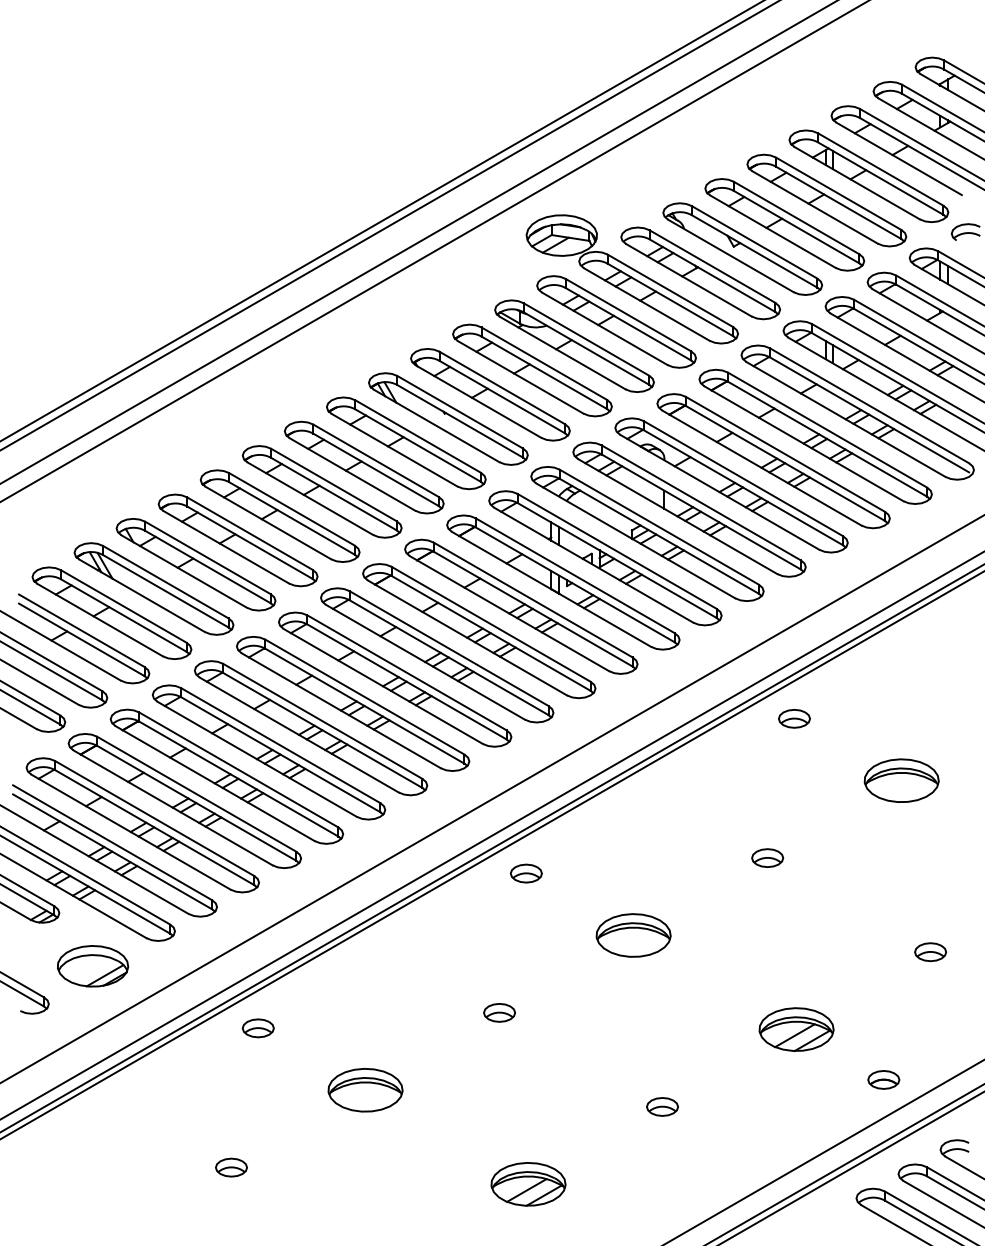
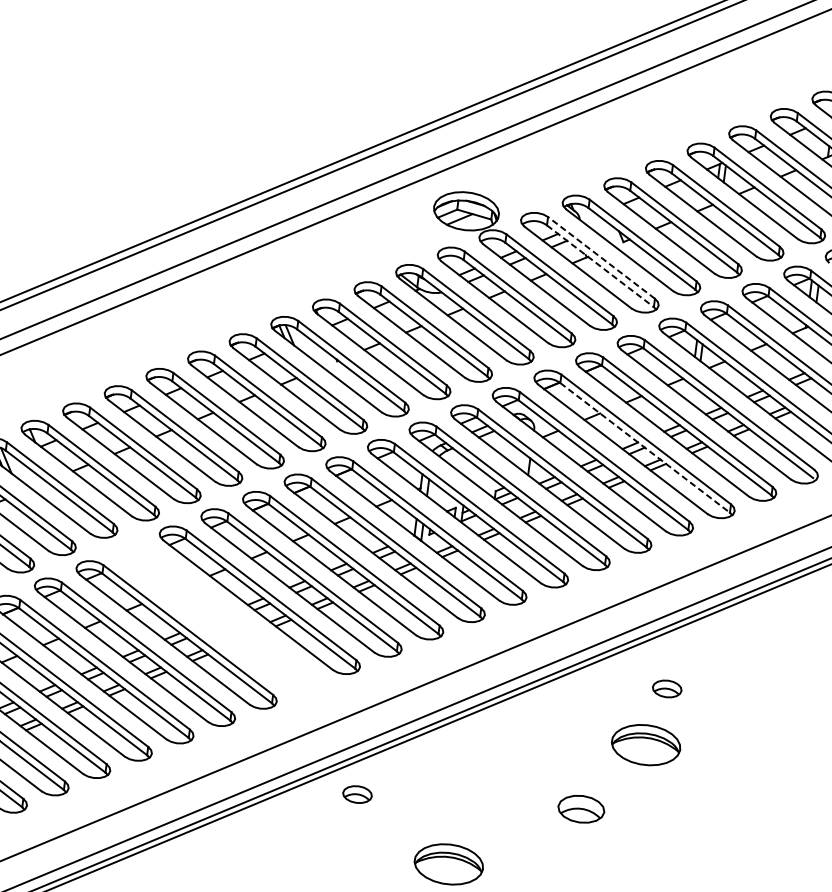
line: (712, 266) -> (601, 257), solid -> dashed
line: (712, 275) -> (600, 266), solid -> dashed
line: (785, 463) -> (645, 447), solid -> dashed
part: (353, 703) -> (218, 617), removed
part: (794, 718) -> (667, 688), moved
part: (901, 780) -> (645, 744), moved
part: (767, 857) -> (581, 808), size x1.6

